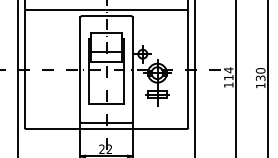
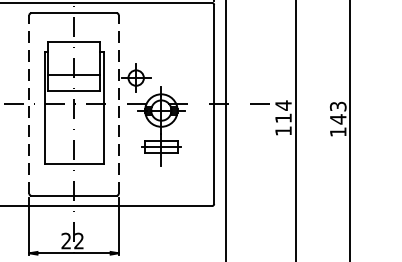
line: (80, 69) -> (29, 104), solid -> dashed
line: (132, 69) -> (118, 104), solid -> dashed
text: (260, 74) -> (337, 112), 130 -> 143

